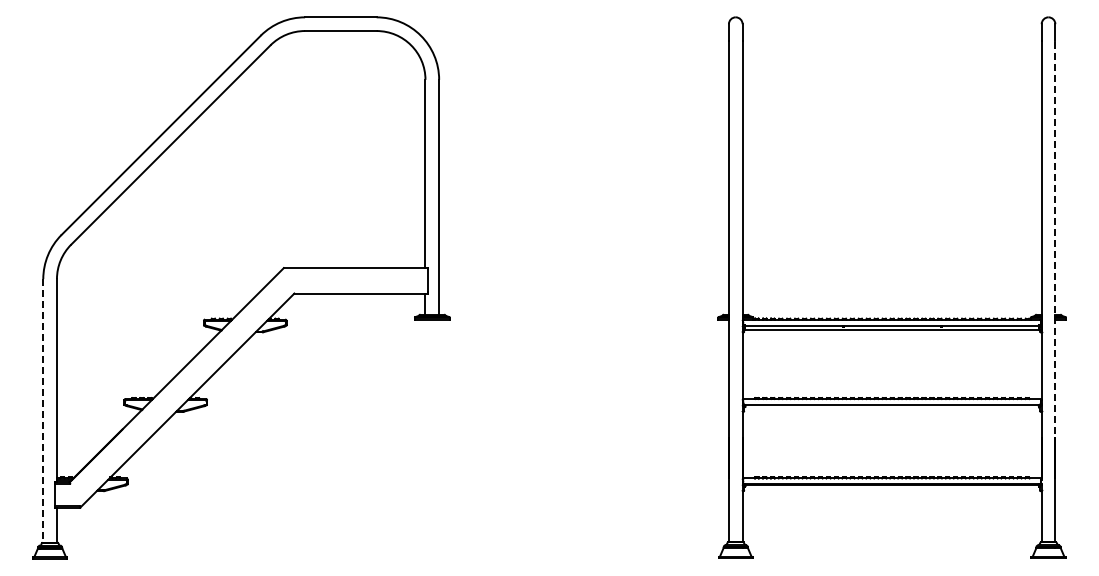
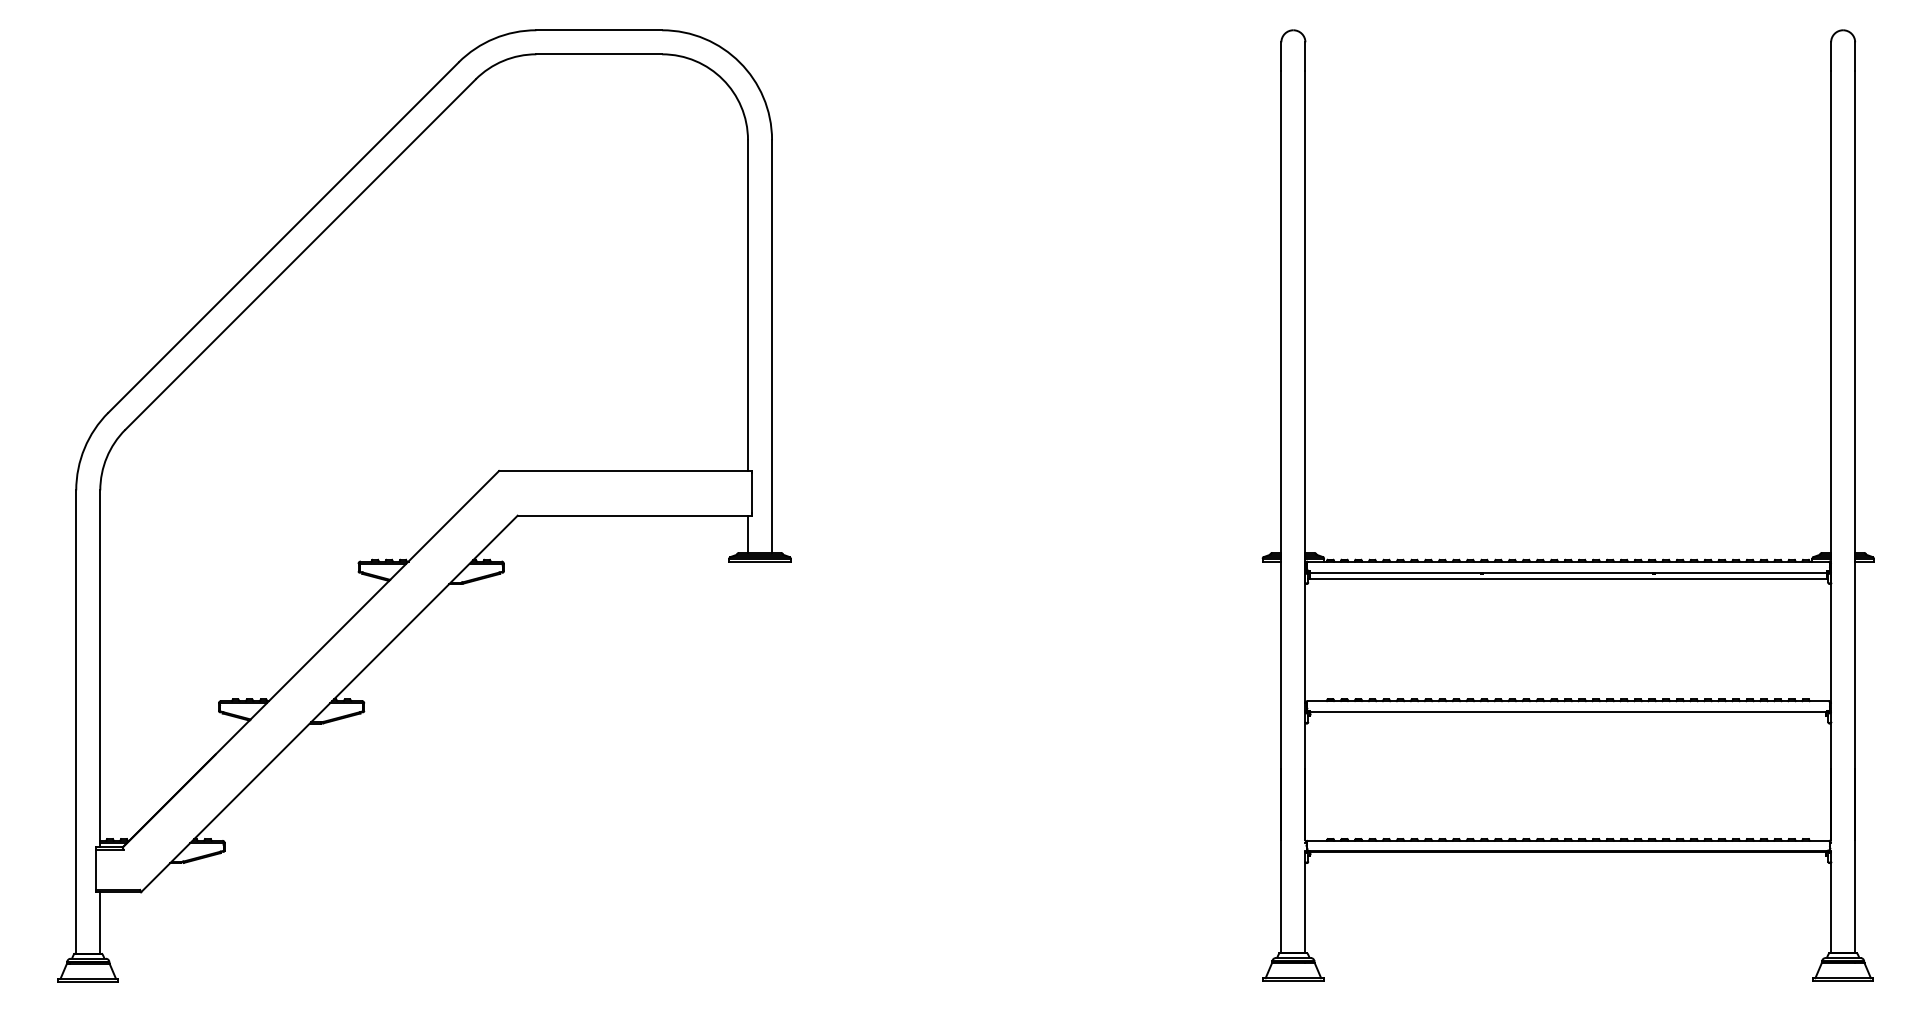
line: (1055, 259) -> (1855, 455), dashed -> solid
line: (43, 410) -> (76, 721), dashed -> solid

